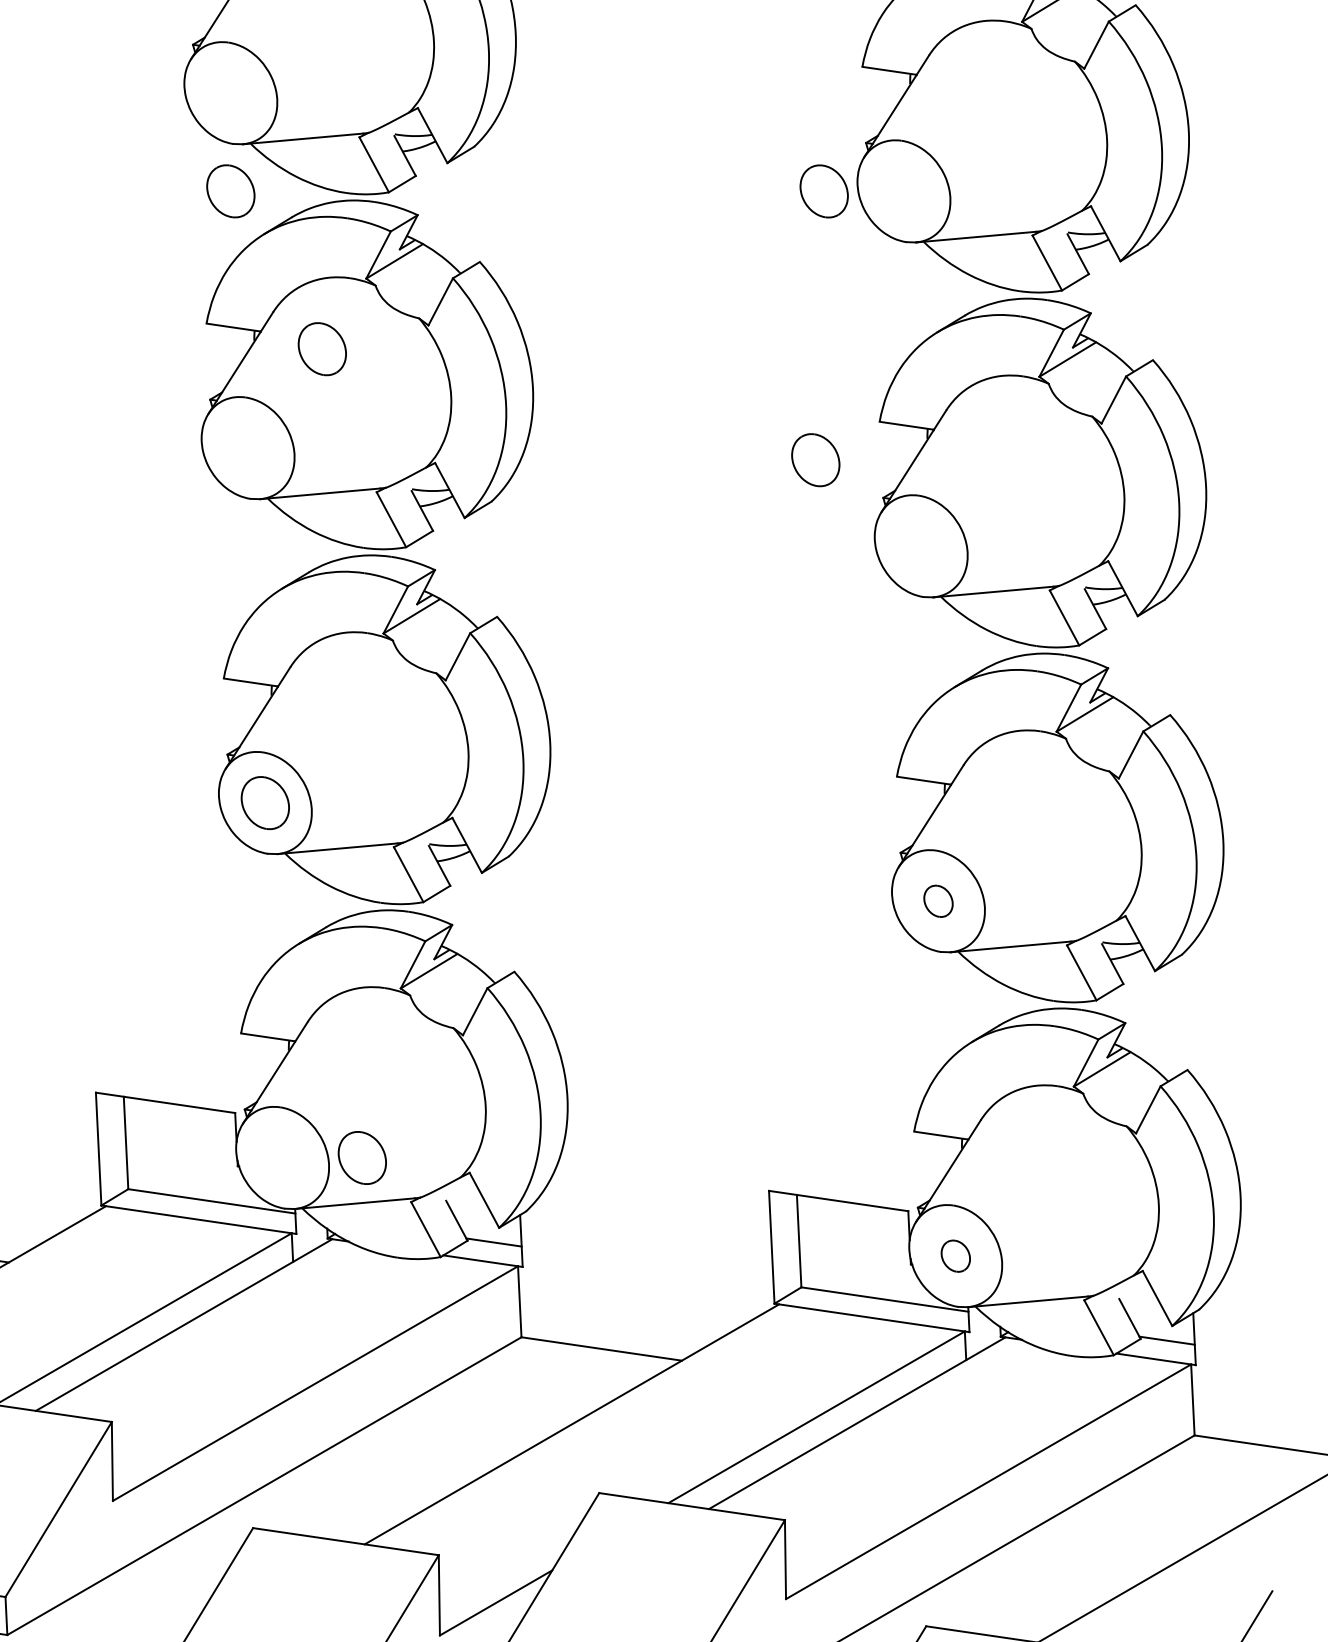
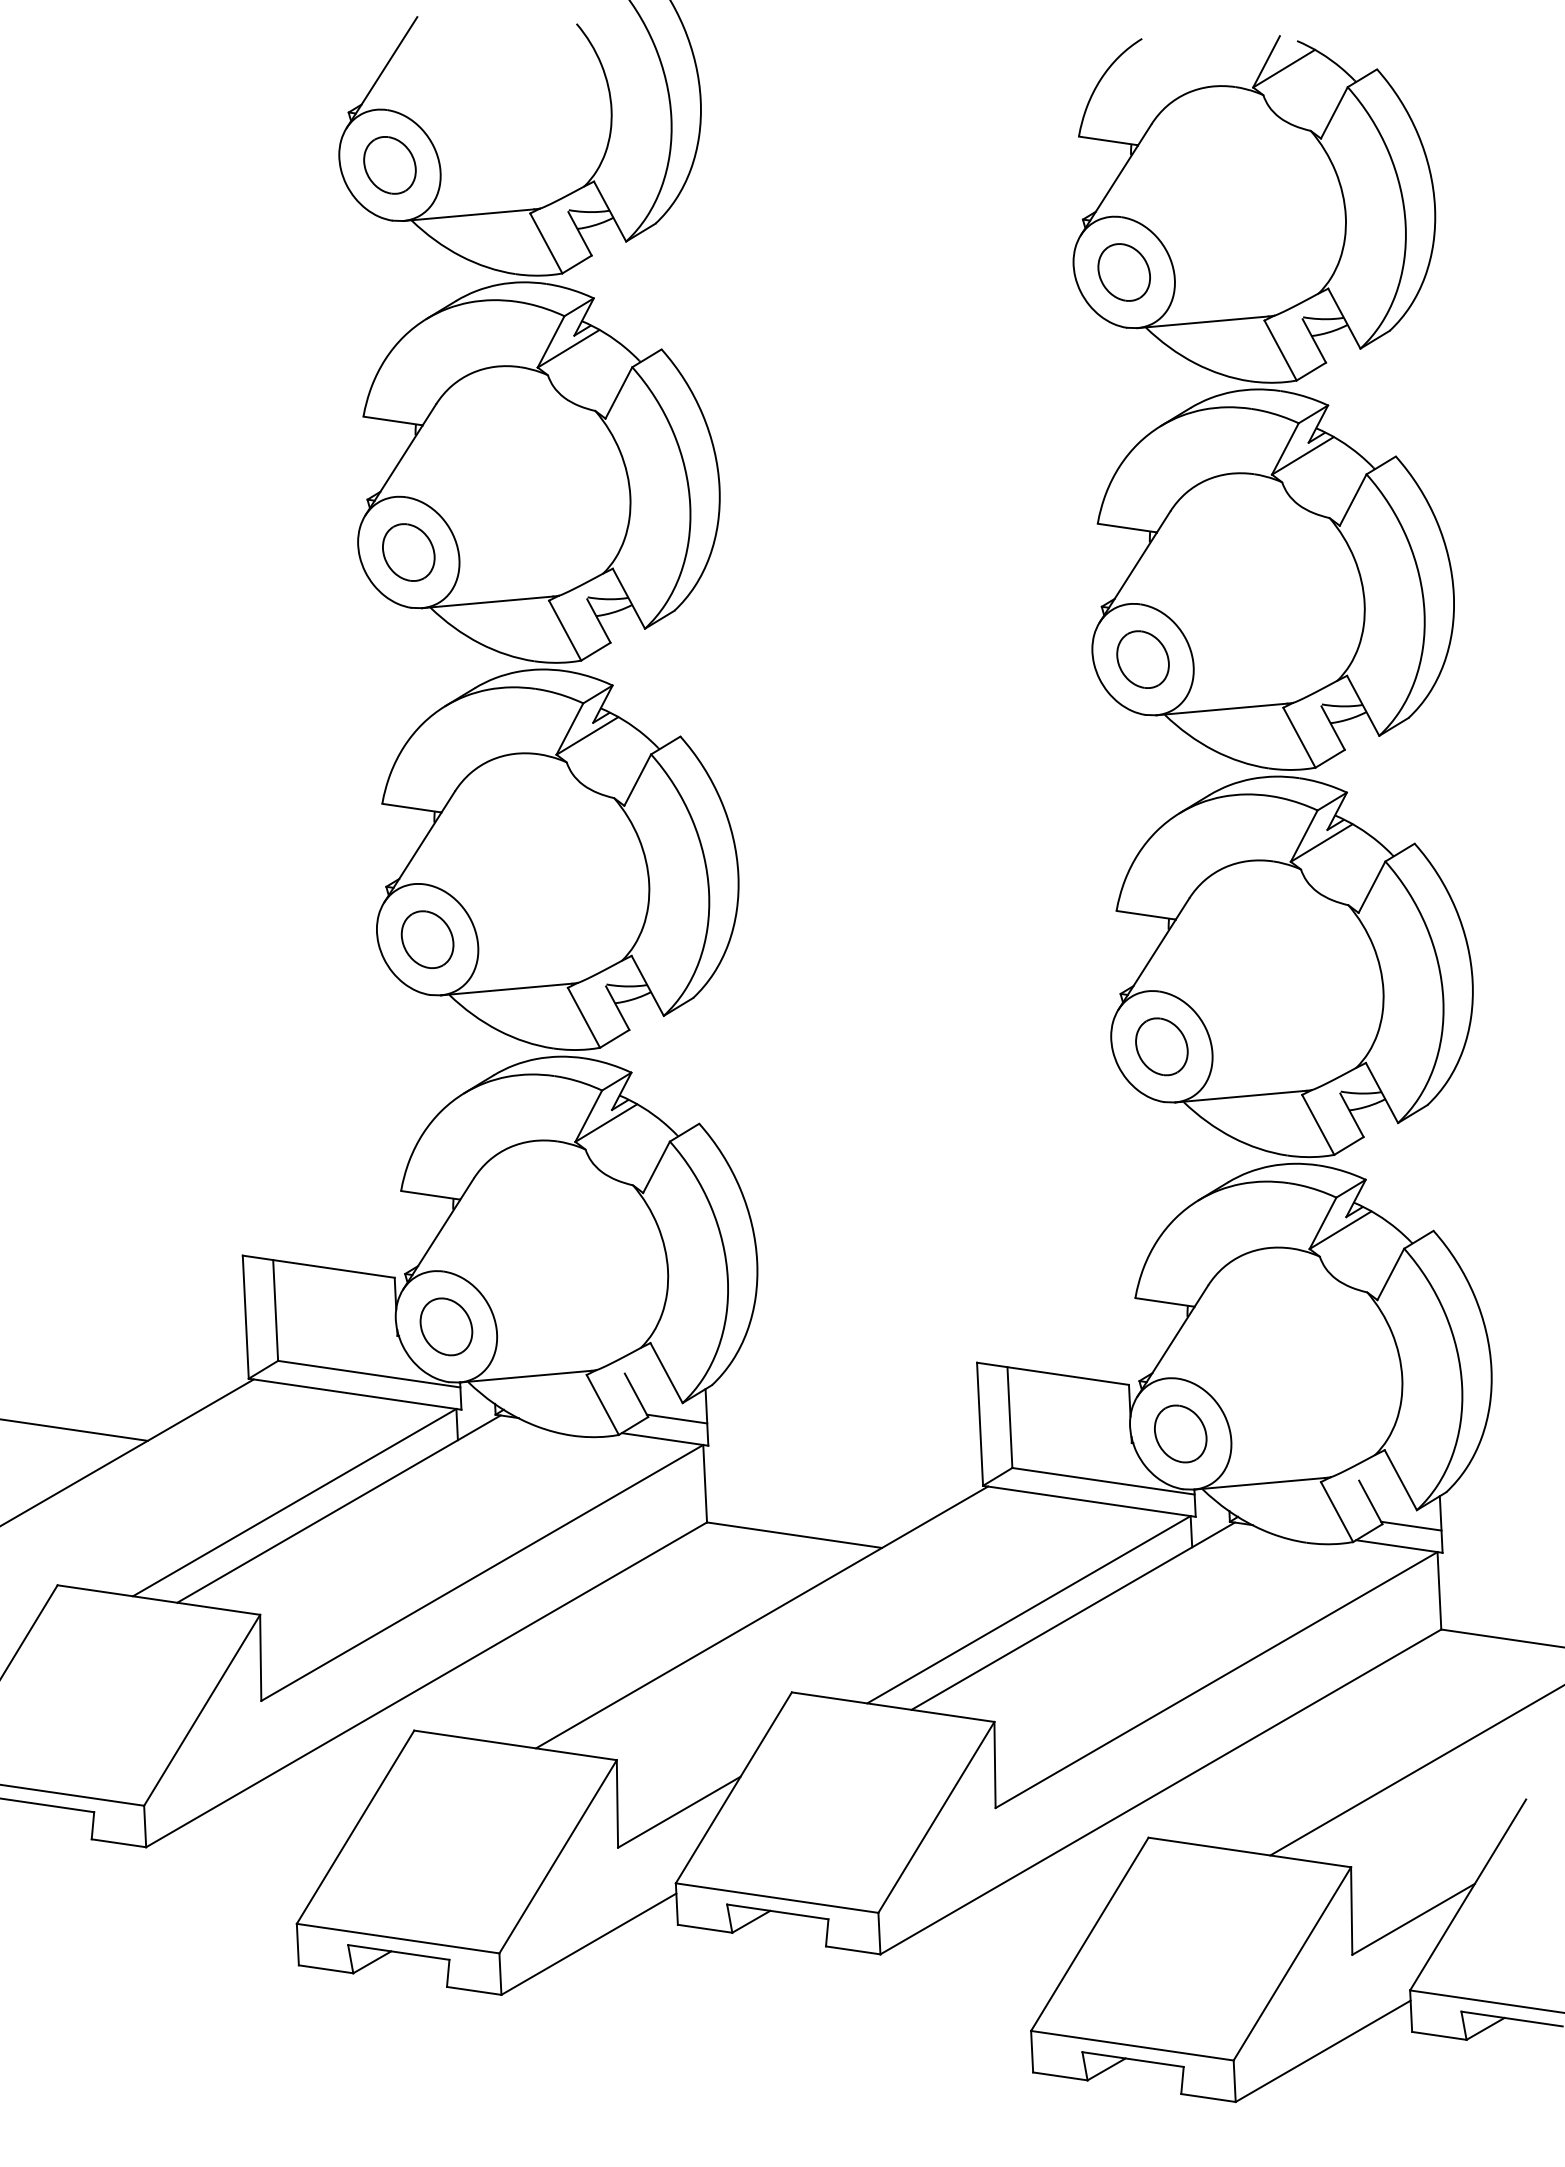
part: (230, 191) -> (389, 165), moved
part: (823, 191) -> (1123, 272), moved
part: (322, 349) -> (408, 552), moved
part: (815, 460) -> (1142, 659), moved
part: (938, 900) -> (1161, 1046), size x1.67
part: (362, 1157) -> (446, 1326), moved
part: (955, 1255) -> (1180, 1433), size x1.67

